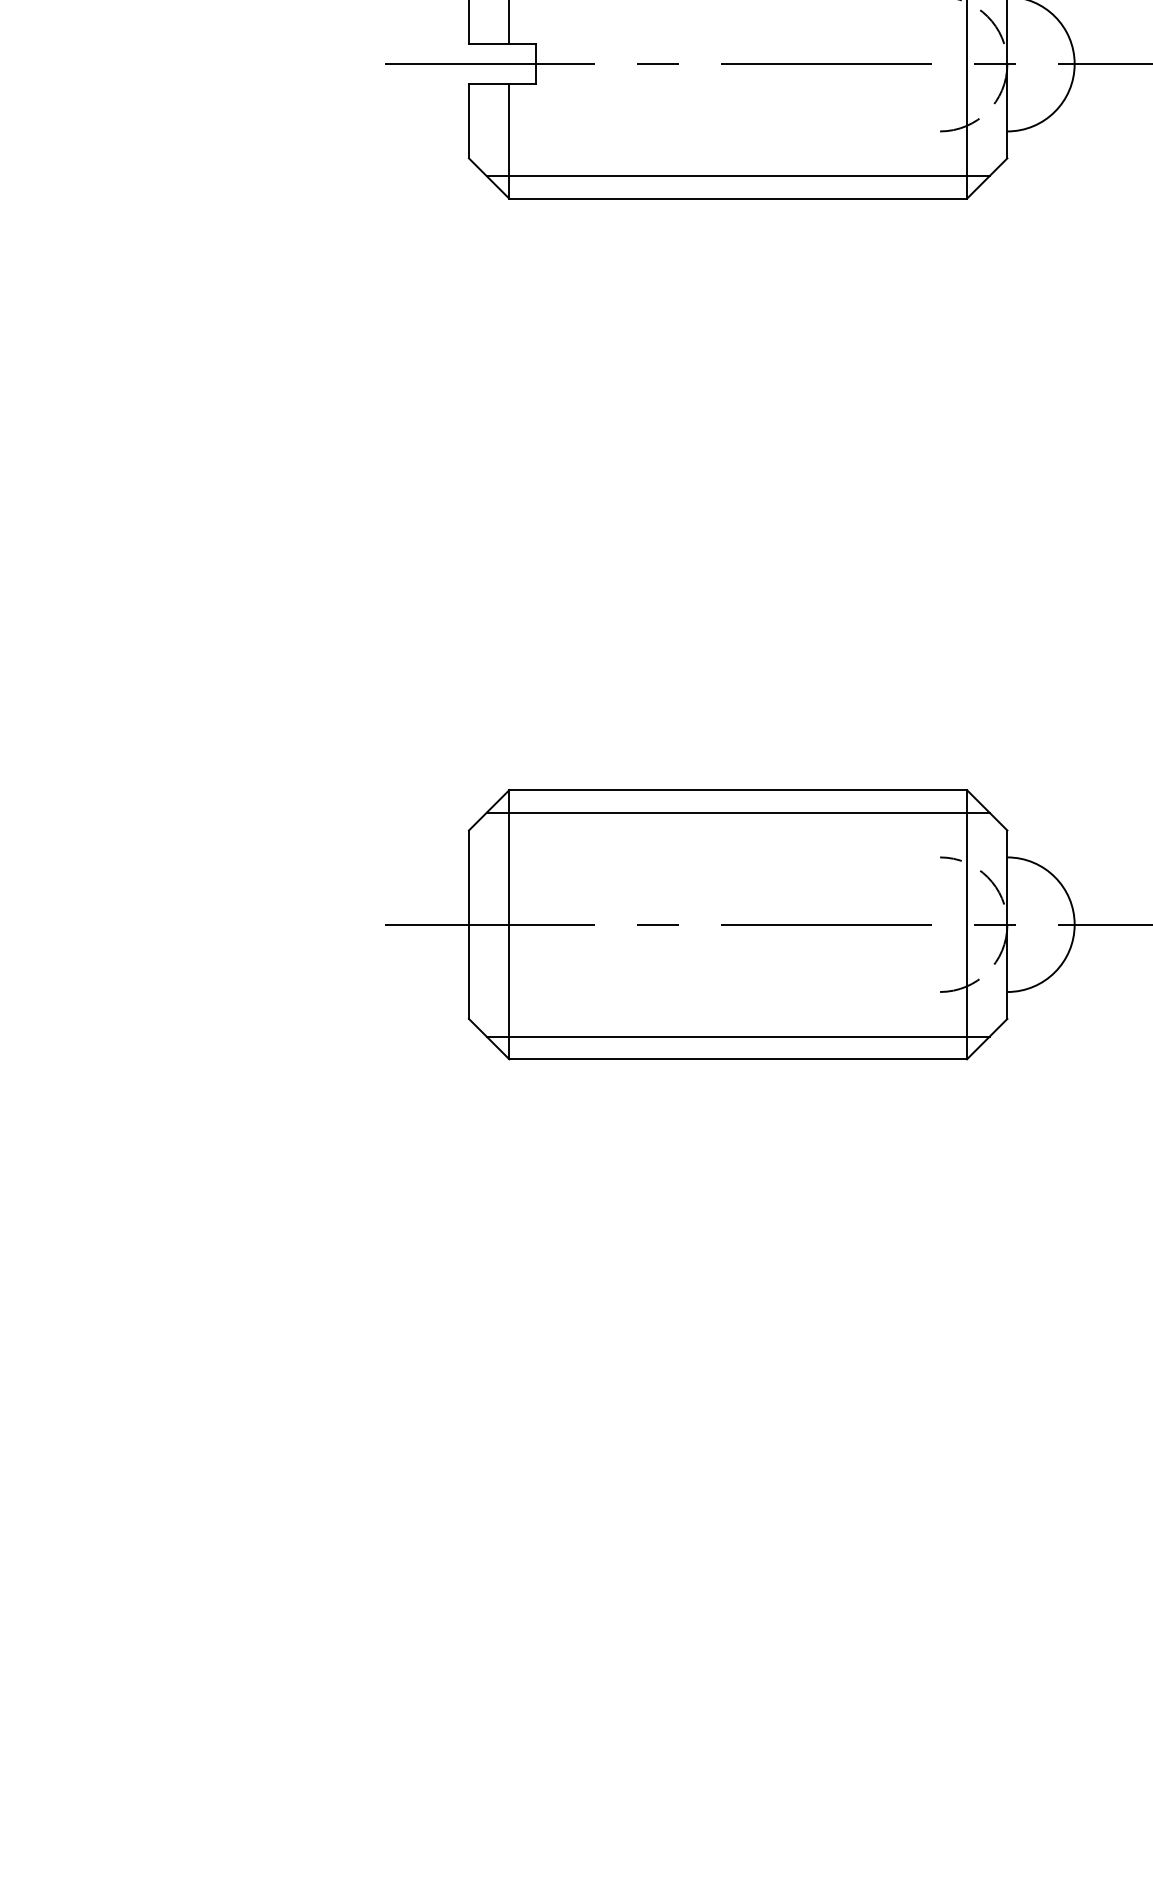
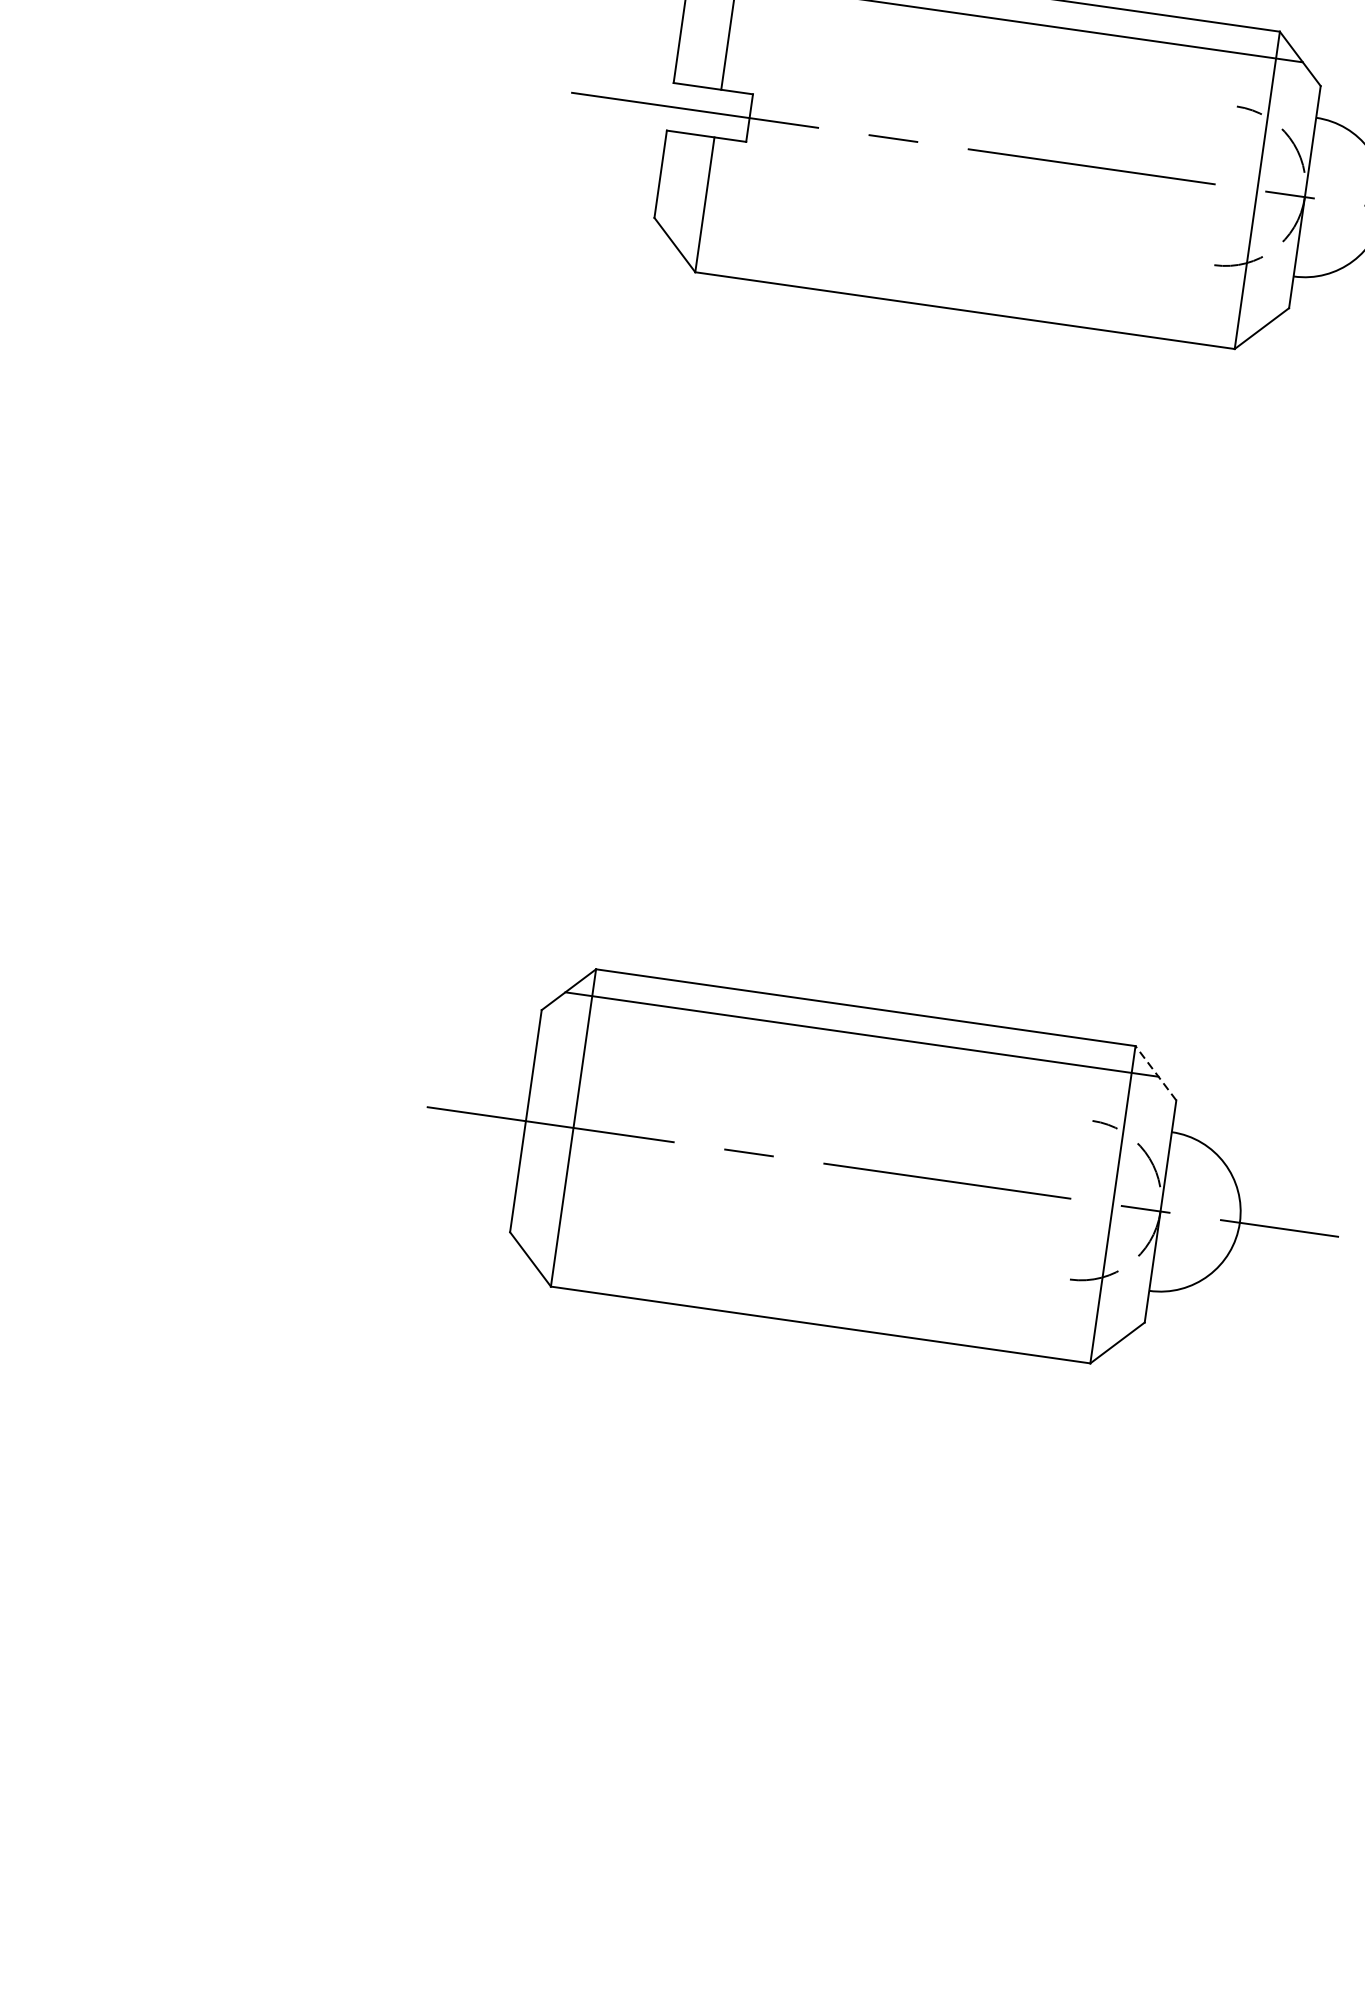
line: (737, 175) -> (968, 283), removed
line: (987, 810) -> (1156, 1073), solid -> dashed
line: (737, 1036) -> (823, 1297), removed

